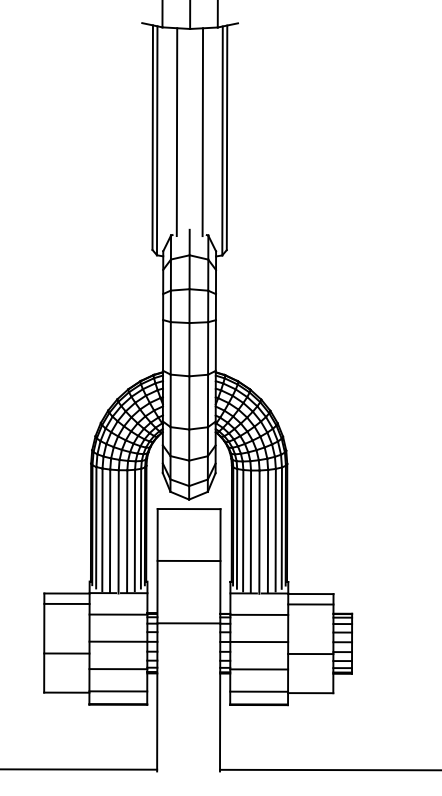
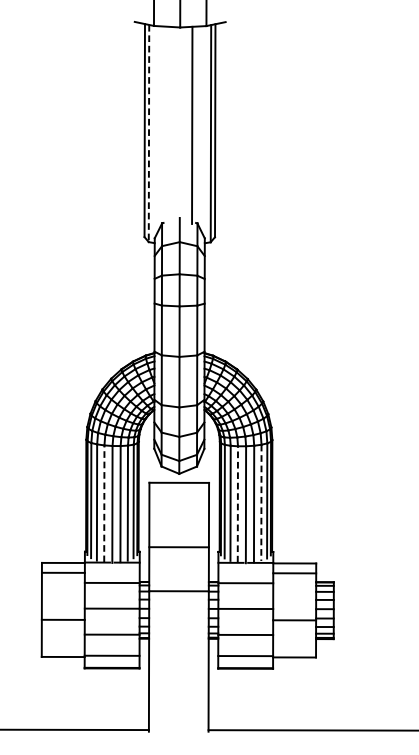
line: (176, 132) -> (167, 125), removed
line: (157, 141) -> (149, 134), solid -> dashed
line: (275, 530) -> (261, 503), solid -> dashed
line: (110, 531) -> (104, 504), solid -> dashed
line: (250, 531) -> (237, 504), solid -> dashed
line: (188, 560) -> (178, 546), moved

